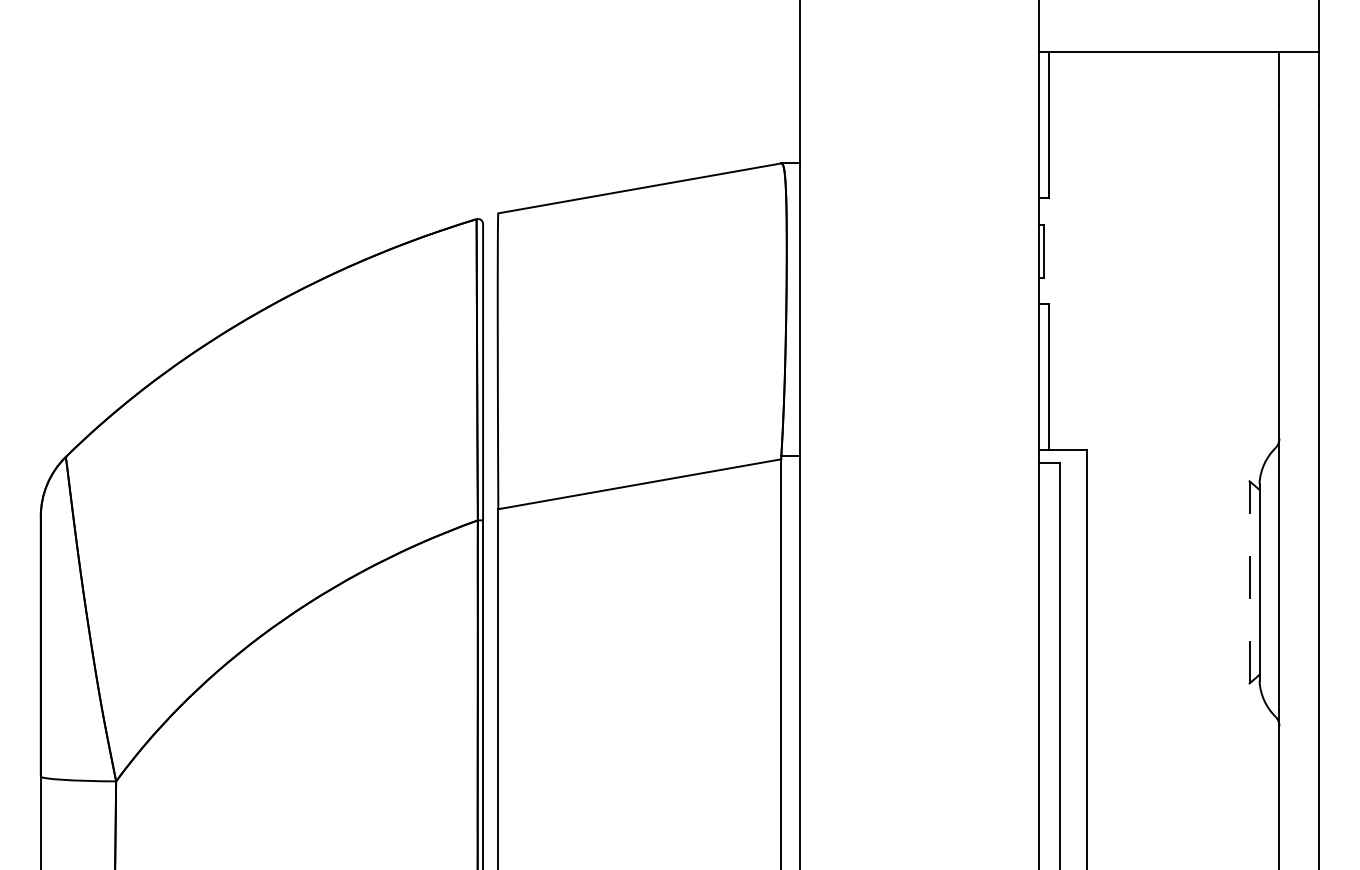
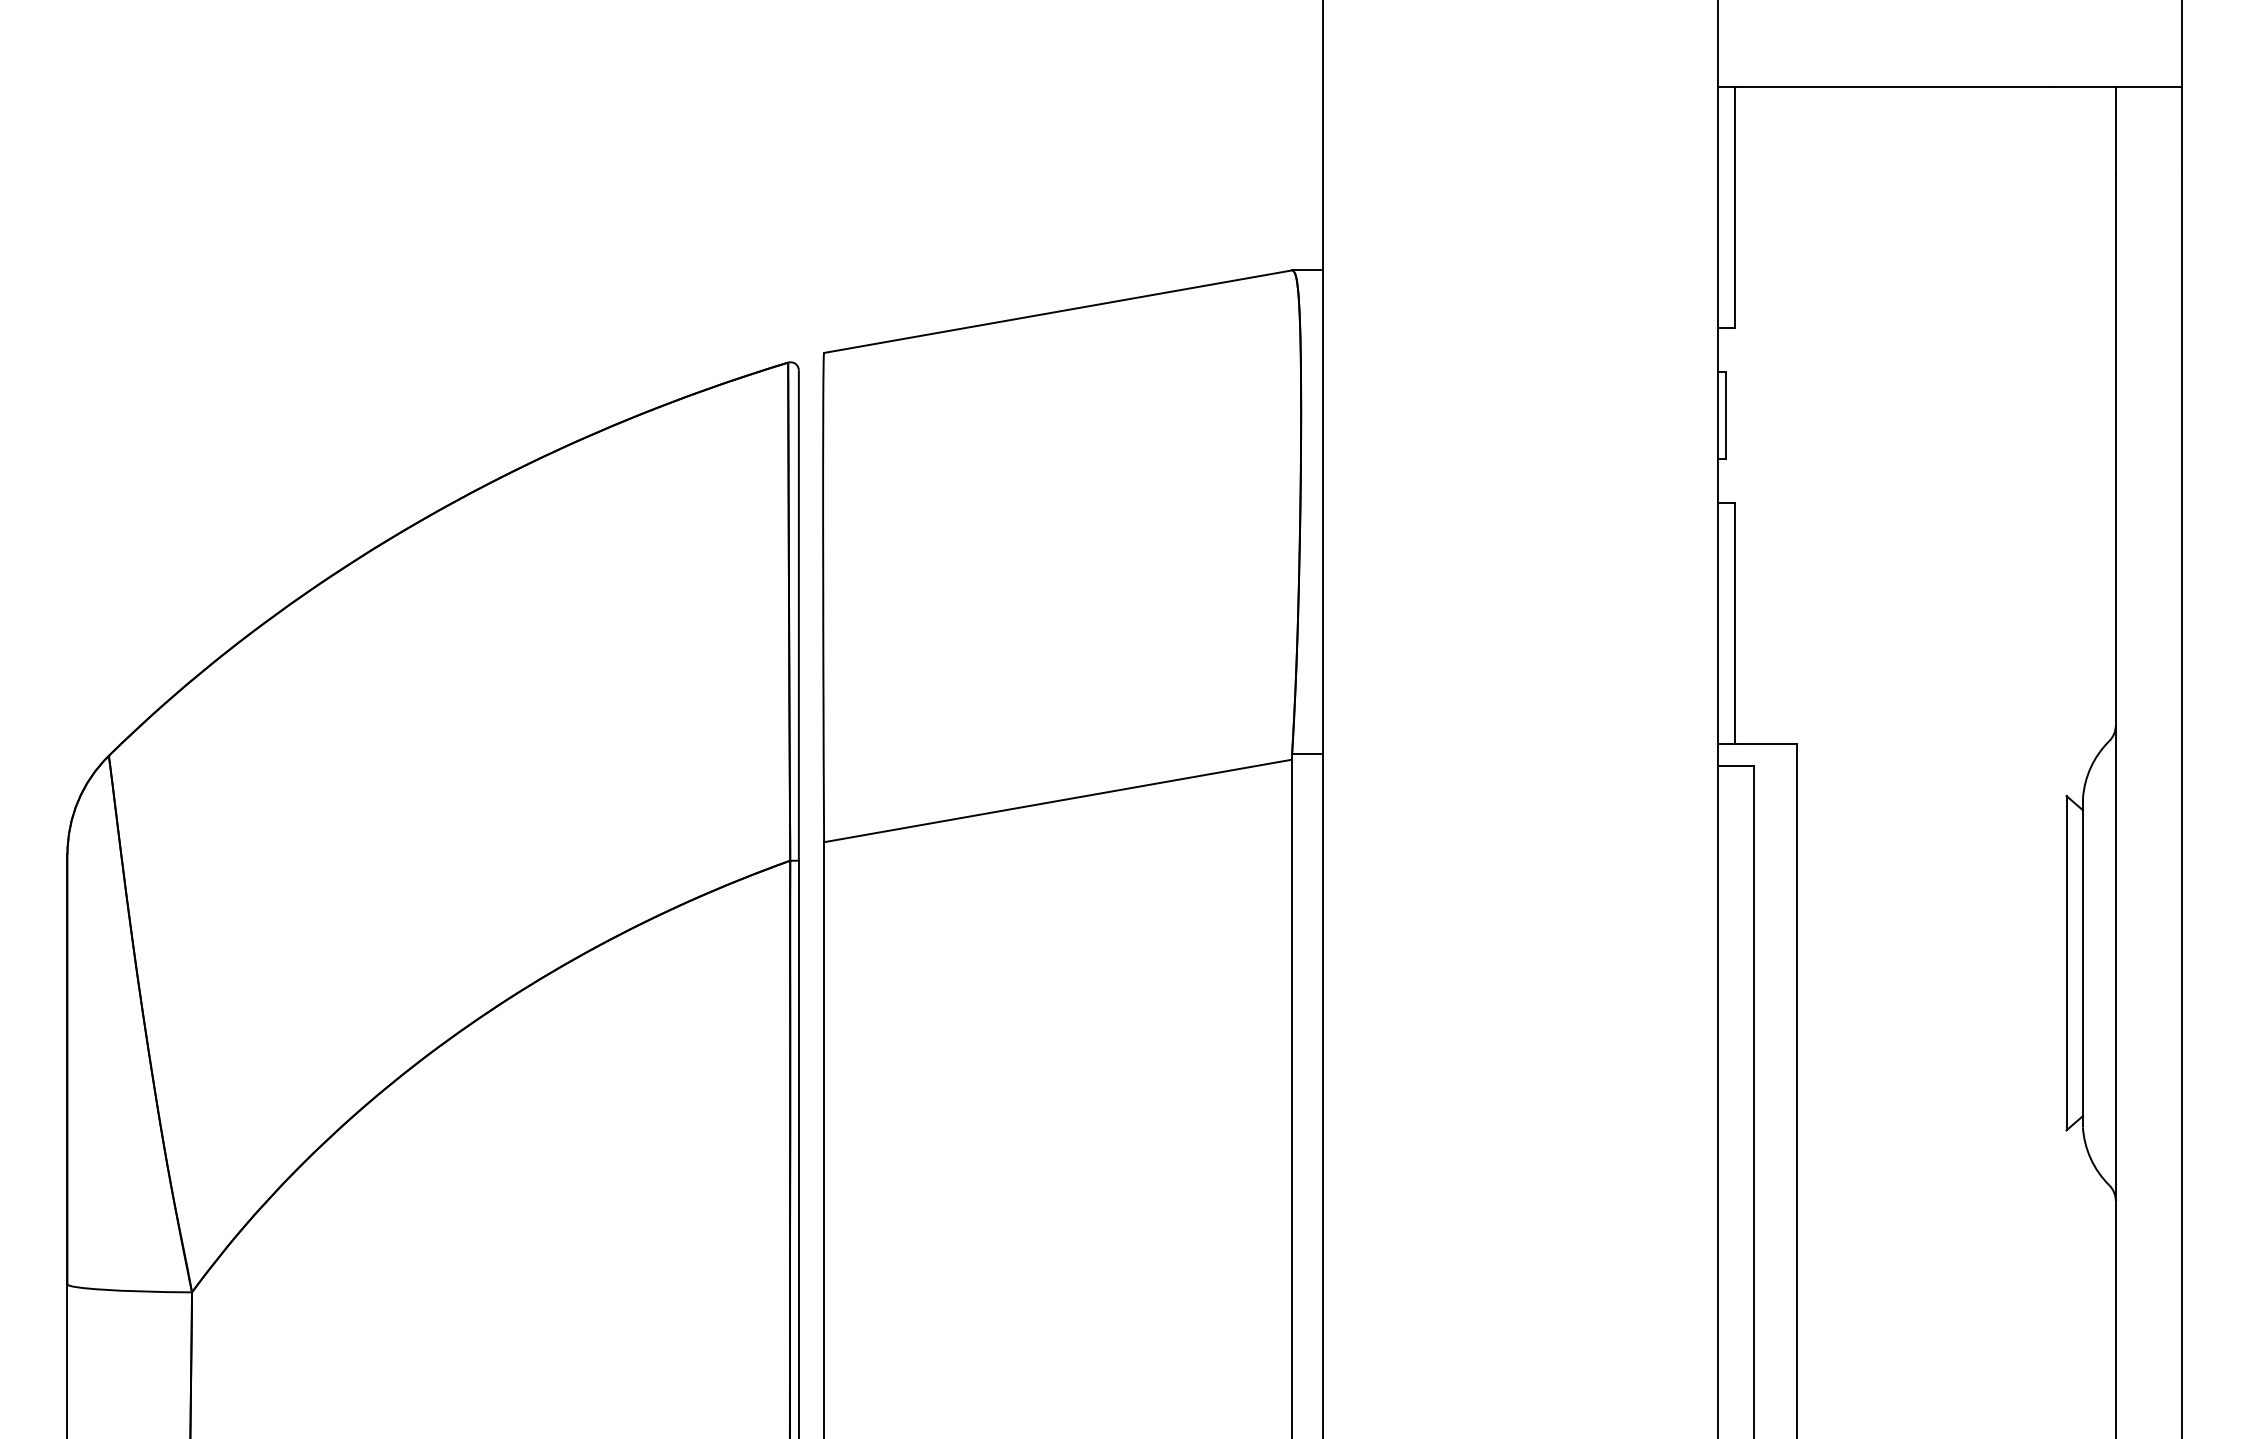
line: (1249, 581) -> (2066, 961), dashed -> solid

